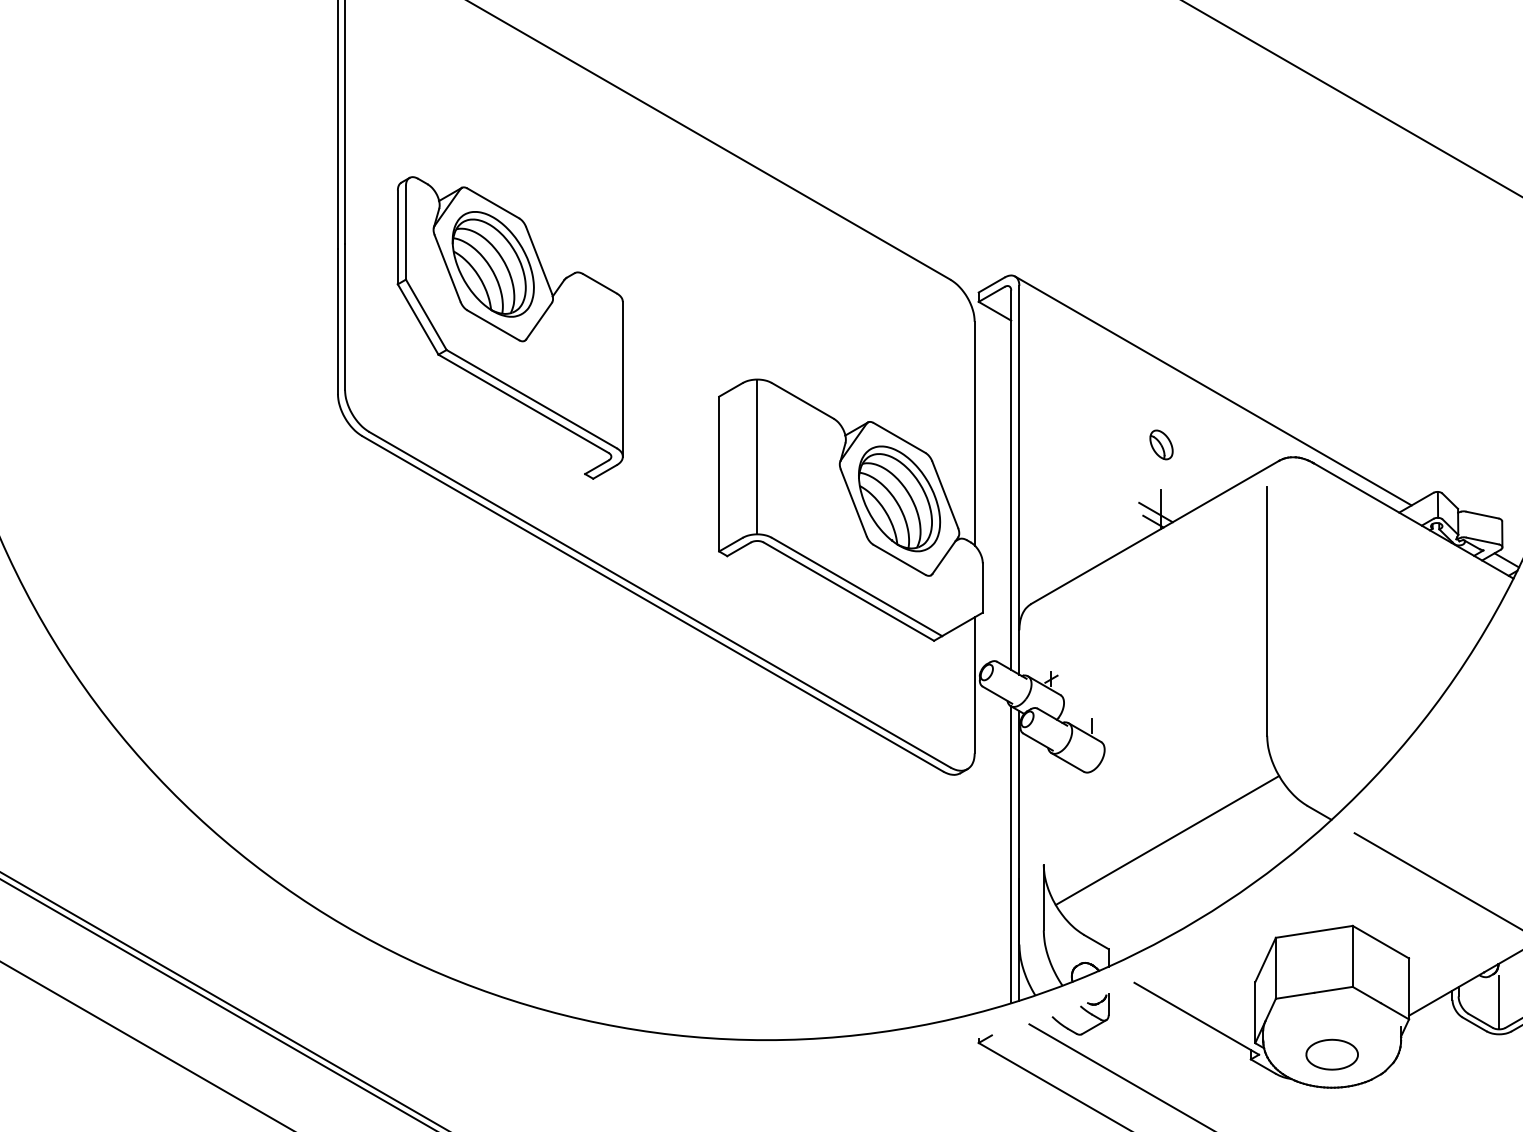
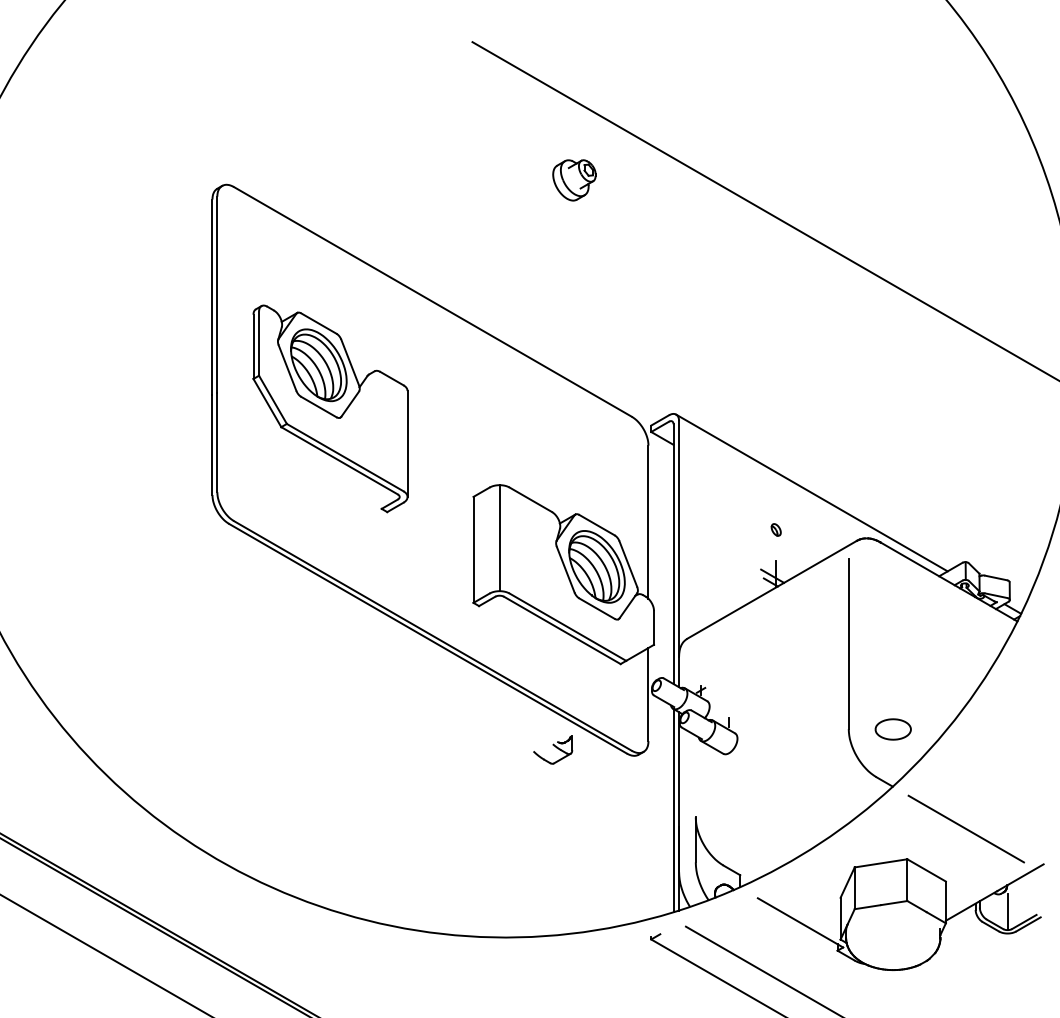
part: (510, 327) -> (330, 408), moved
part: (1160, 444) -> (775, 529), size x0.6
line: (1166, 840) -> (779, 800), removed
part: (1081, 1013) -> (553, 749), moved
part: (1331, 1054) -> (892, 729), moved

